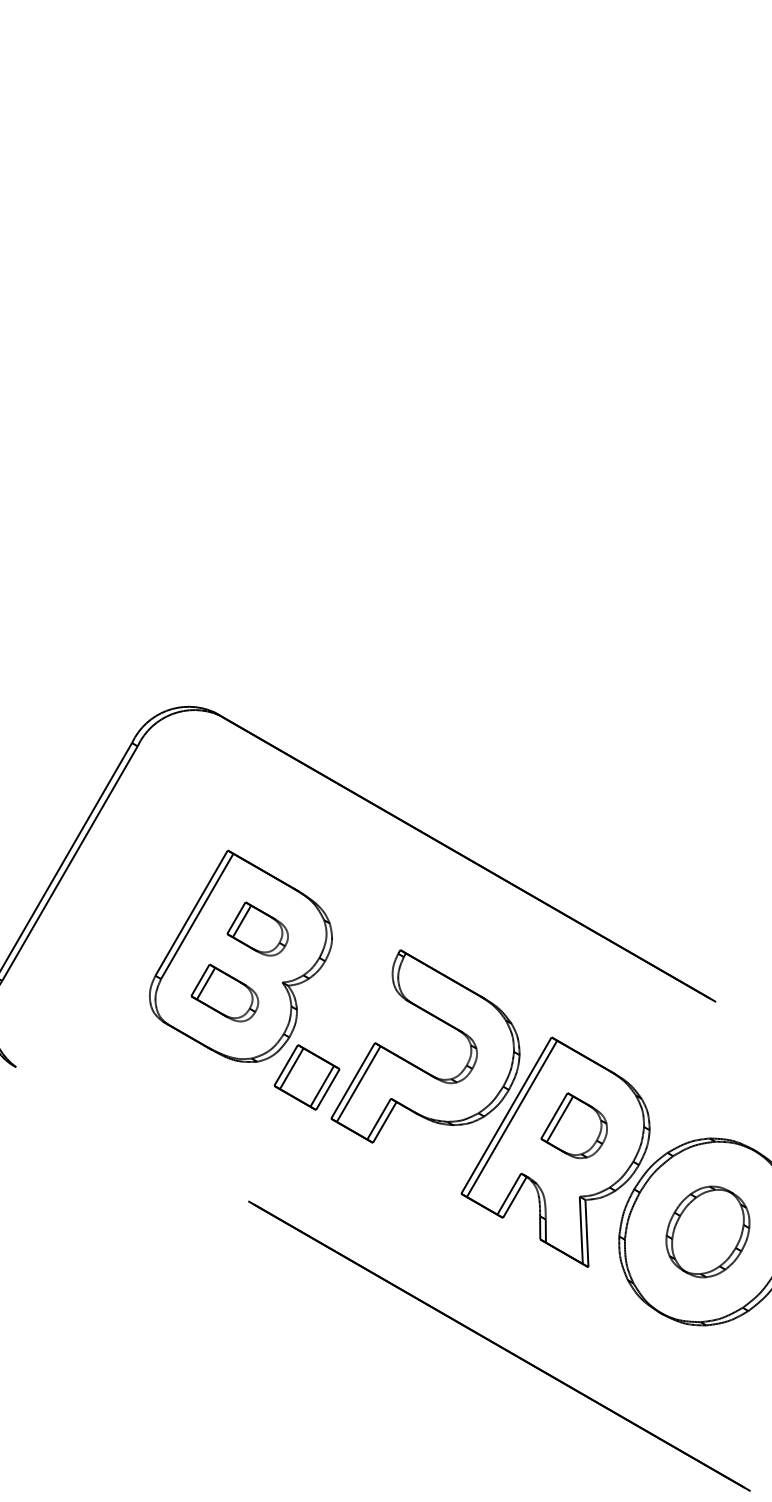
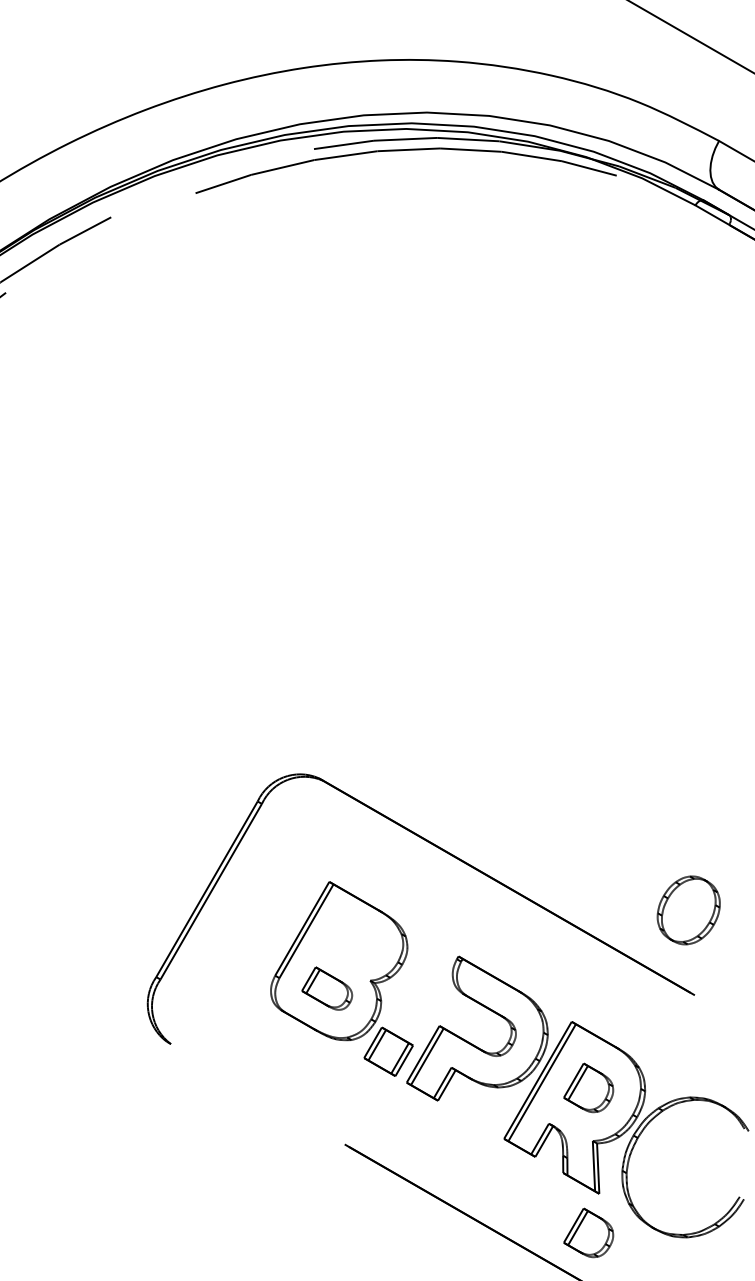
part: (257, 928) -> (351, 940), removed
part: (707, 1232) -> (688, 910), moved
part: (573, 1318) -> (588, 1232), added

